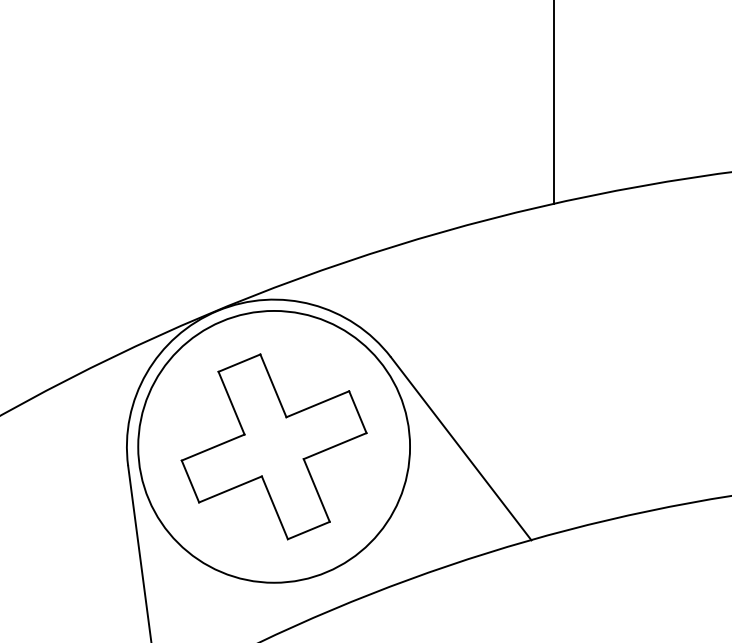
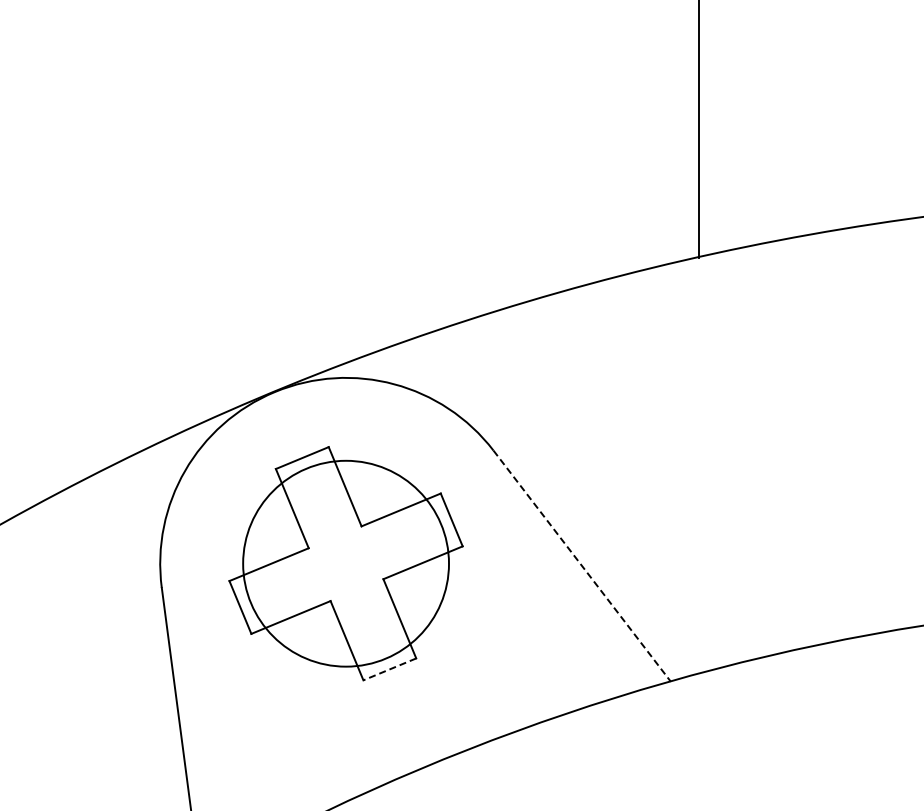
circle: (273, 446) -> (345, 563), size x0.6
line: (461, 449) -> (582, 566), solid -> dashed
line: (308, 530) -> (389, 669), solid -> dashed

